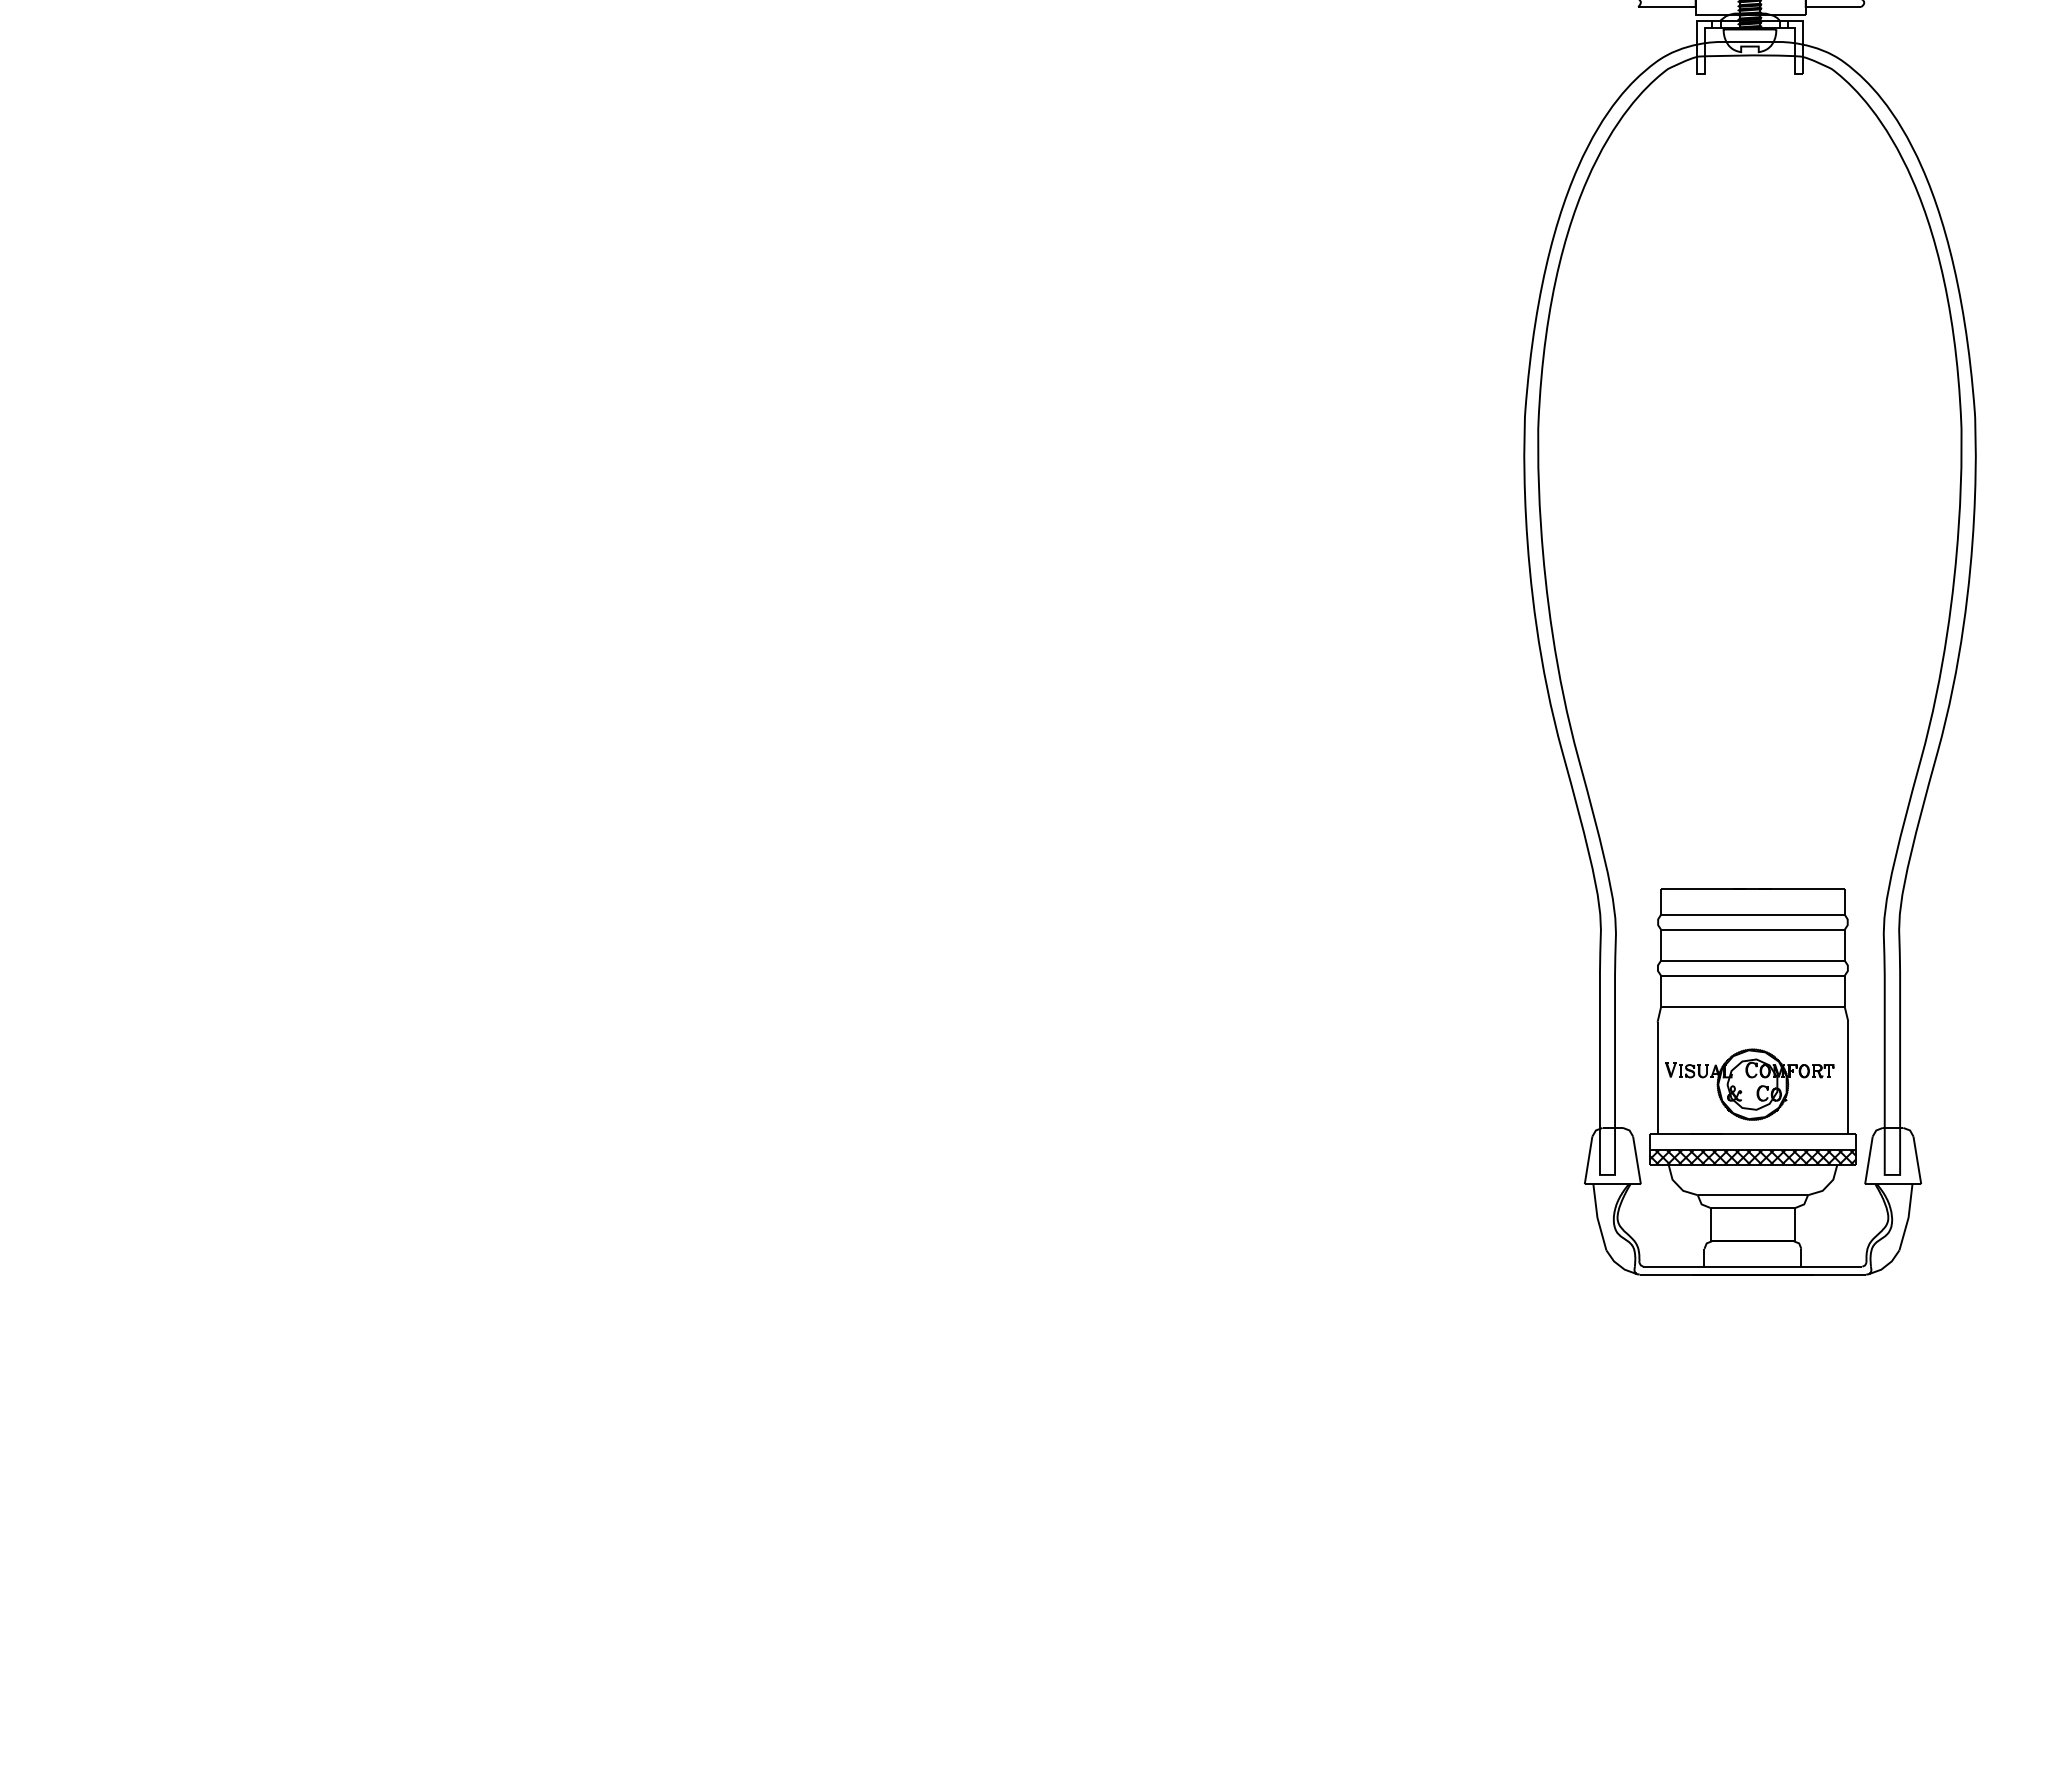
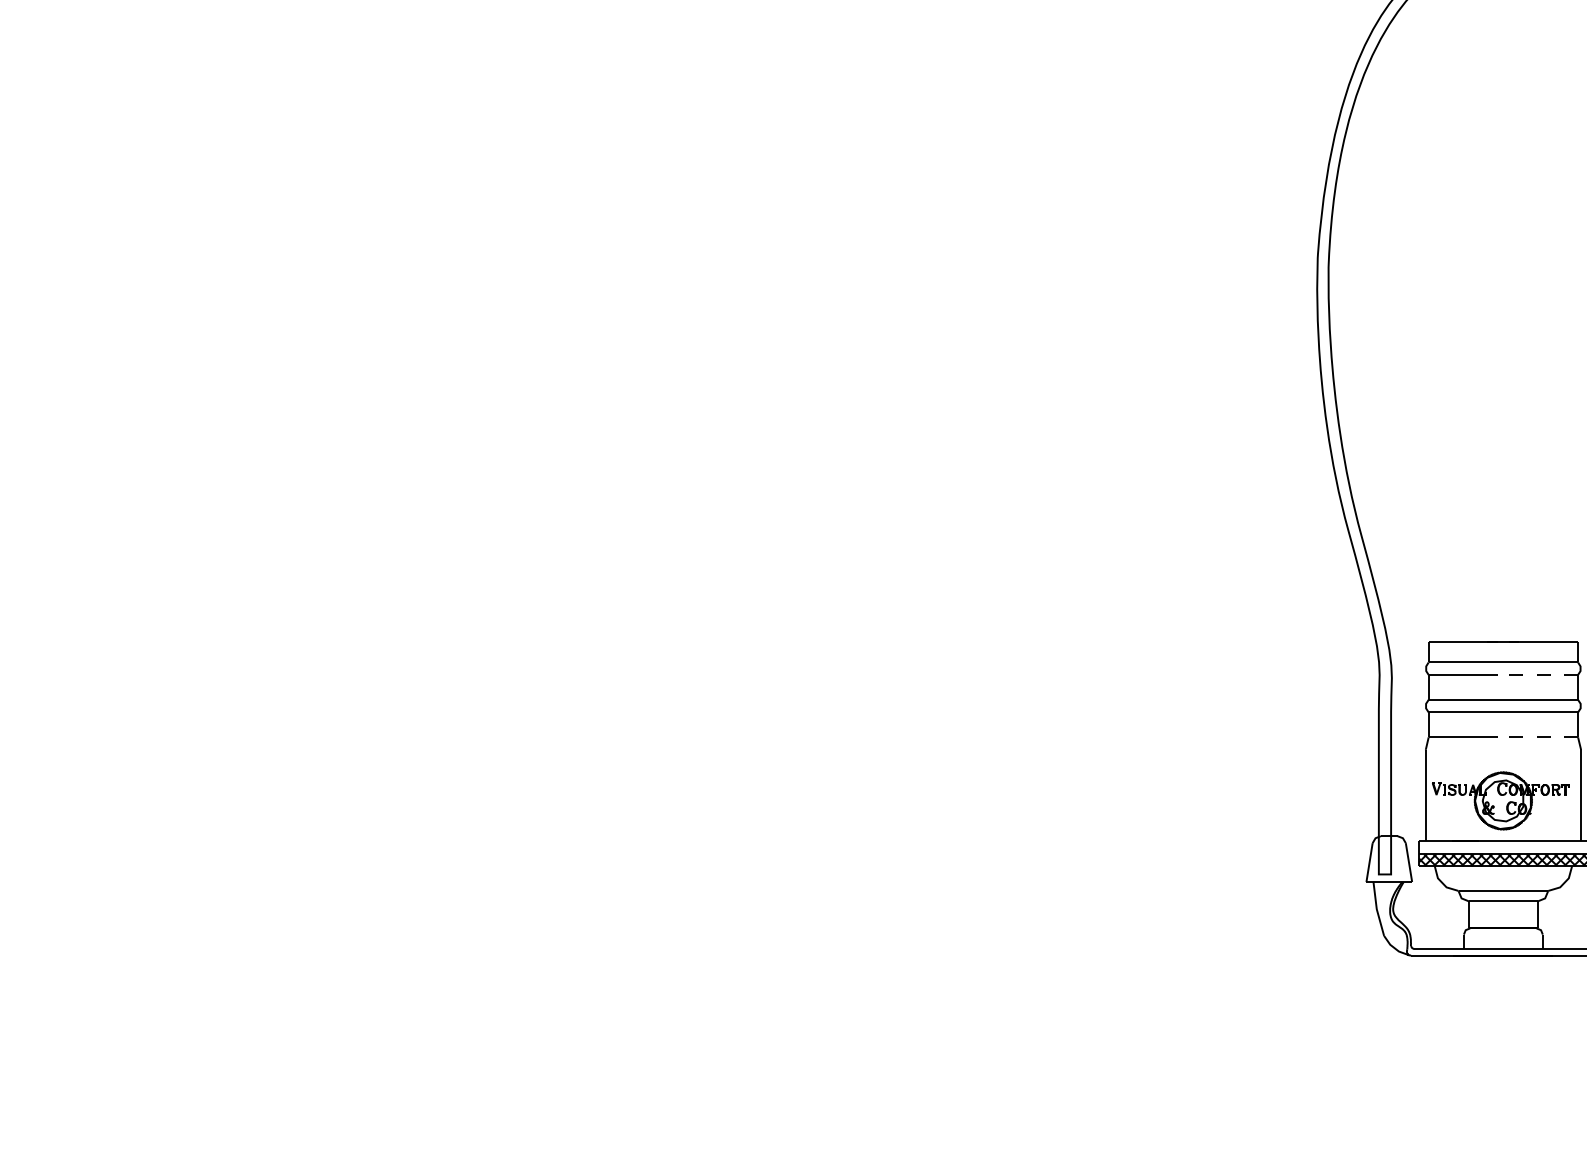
line: (1795, 929) -> (1538, 674), solid -> dashed
line: (1795, 1006) -> (1538, 737), solid -> dashed

